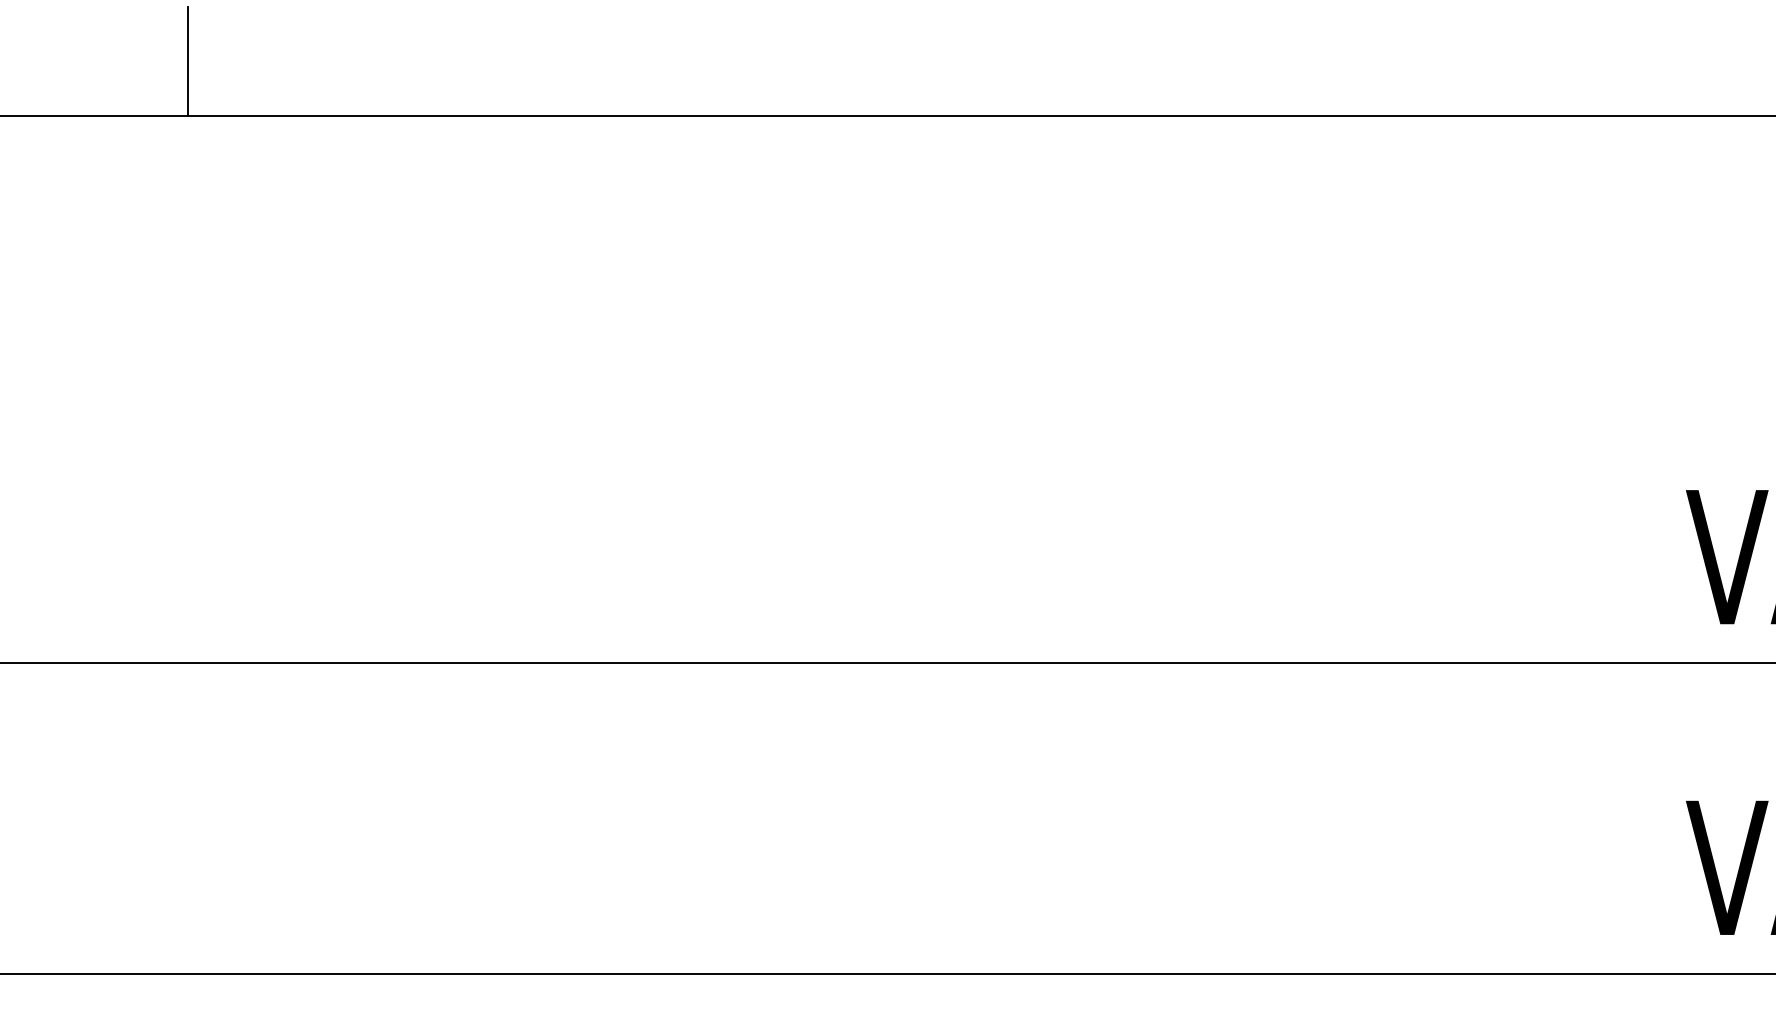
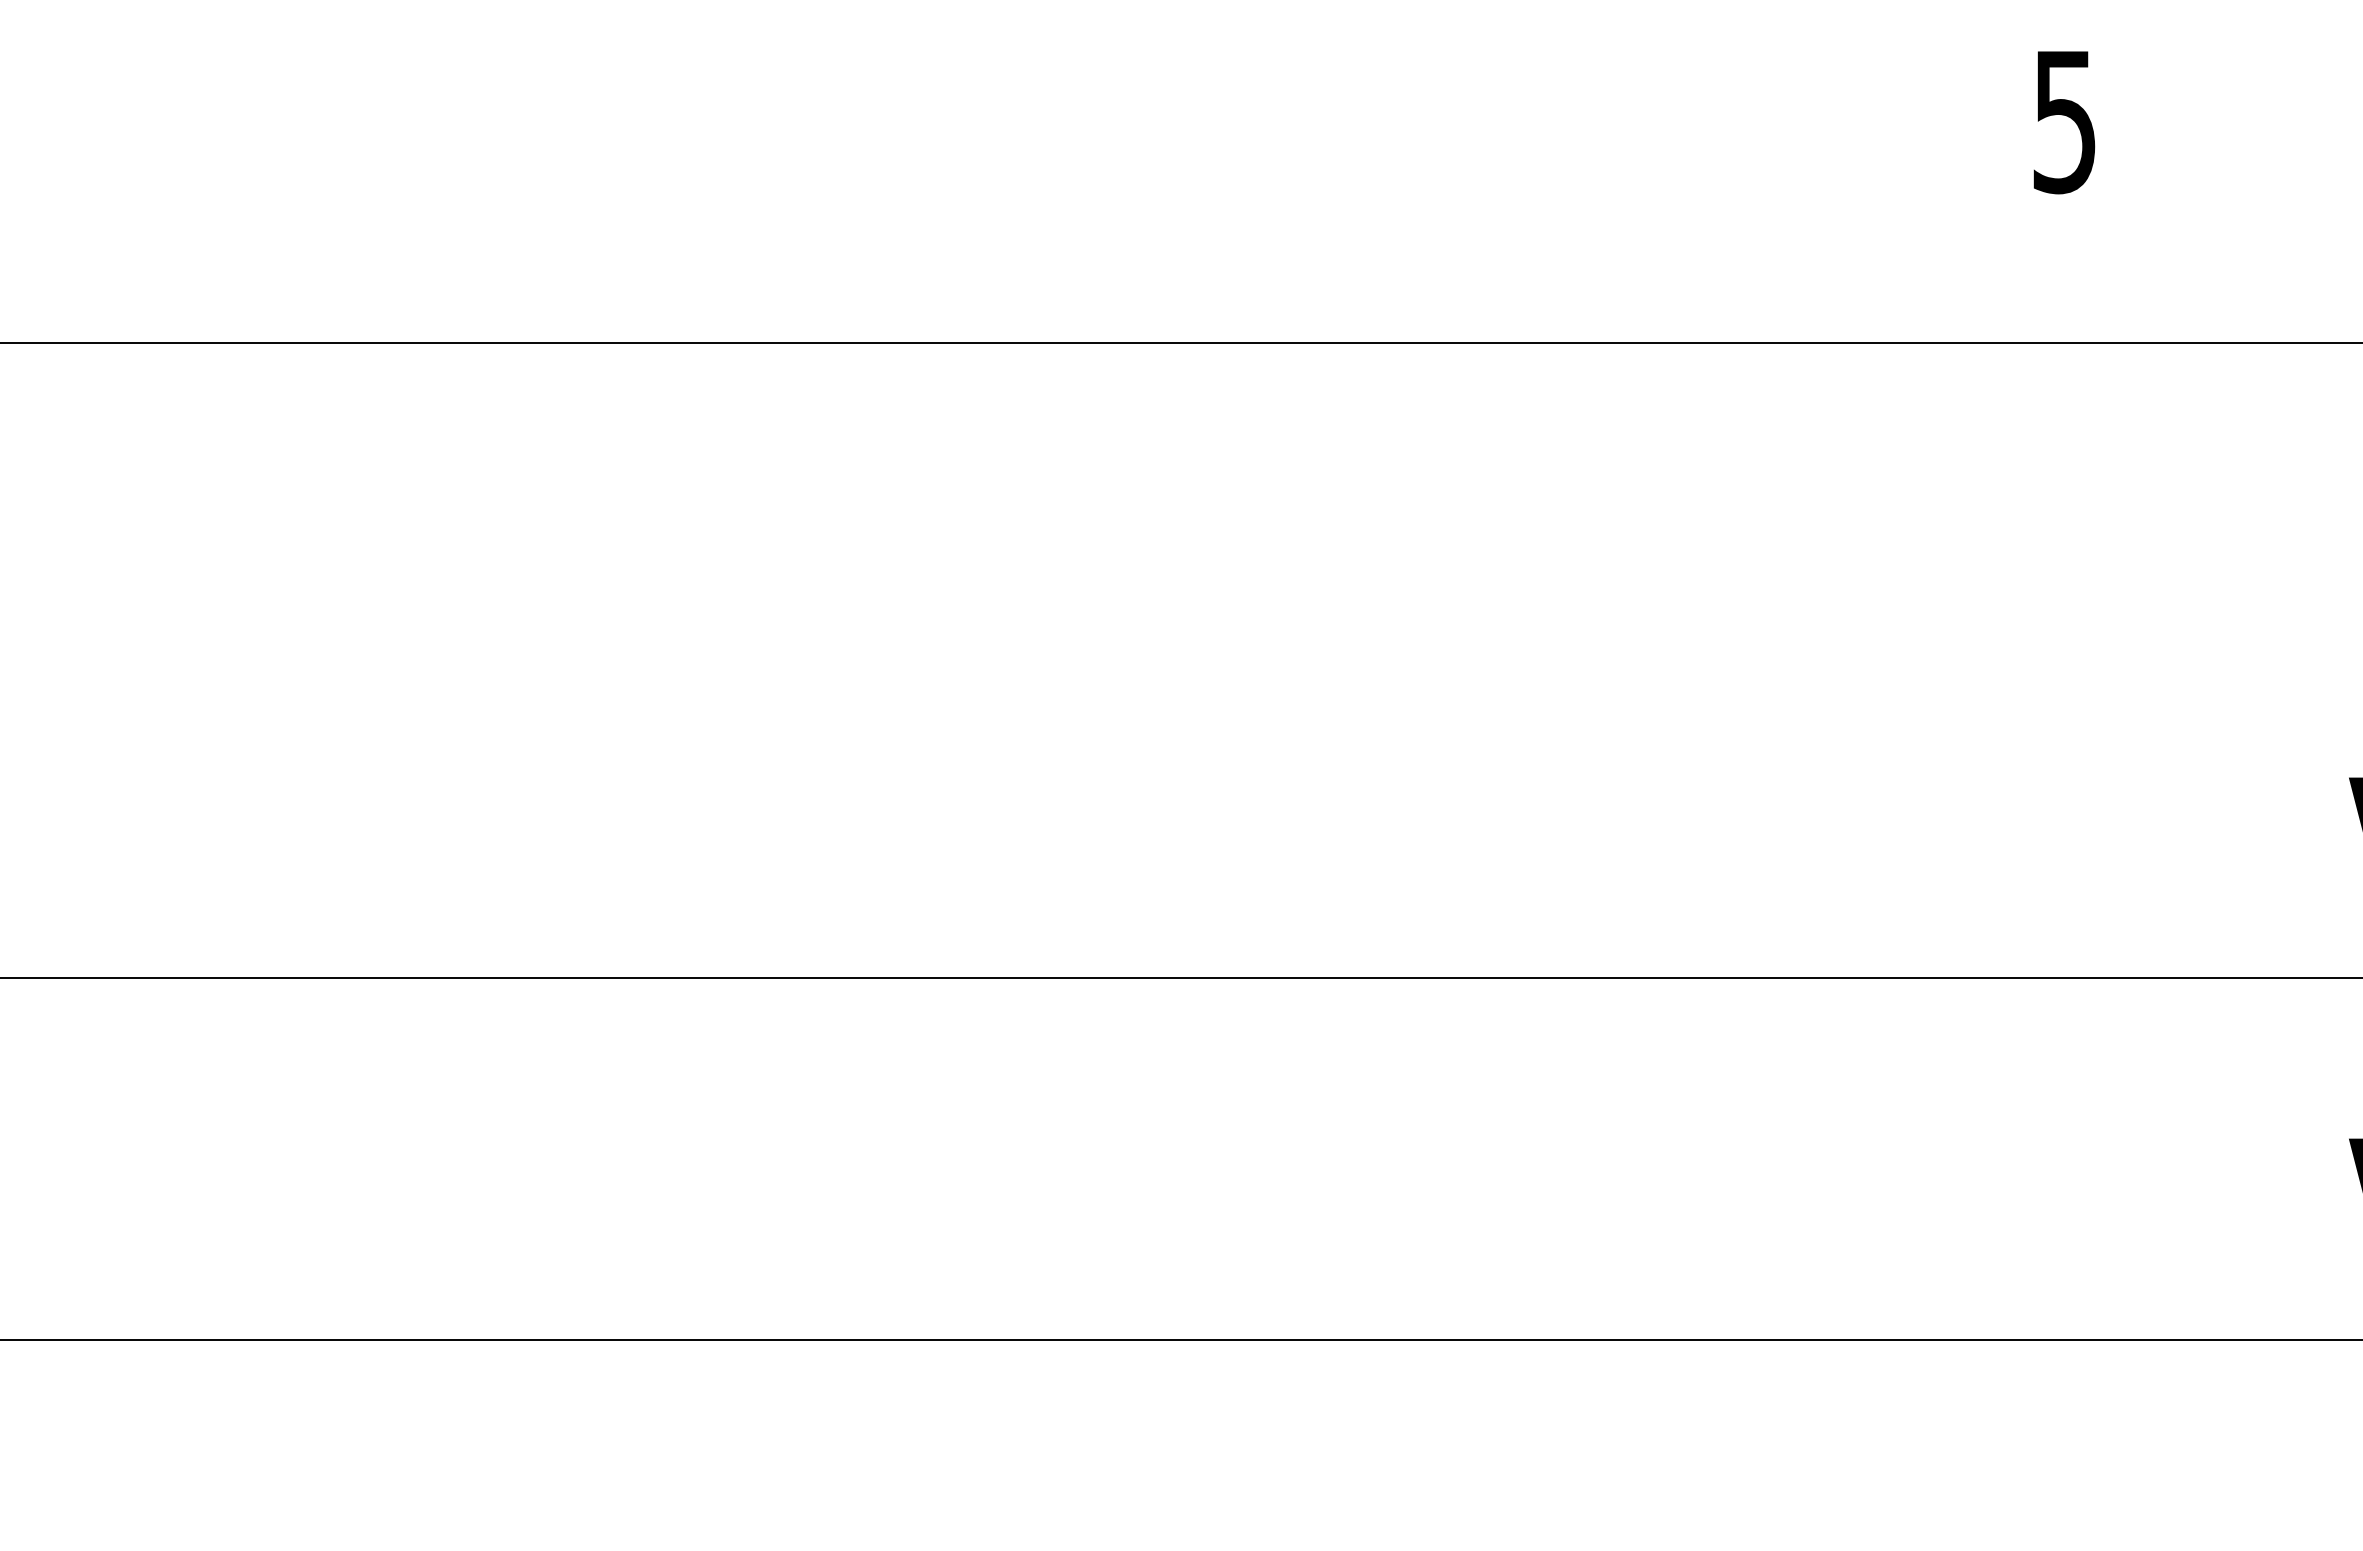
line: (188, 61) -> (608, 279), removed

